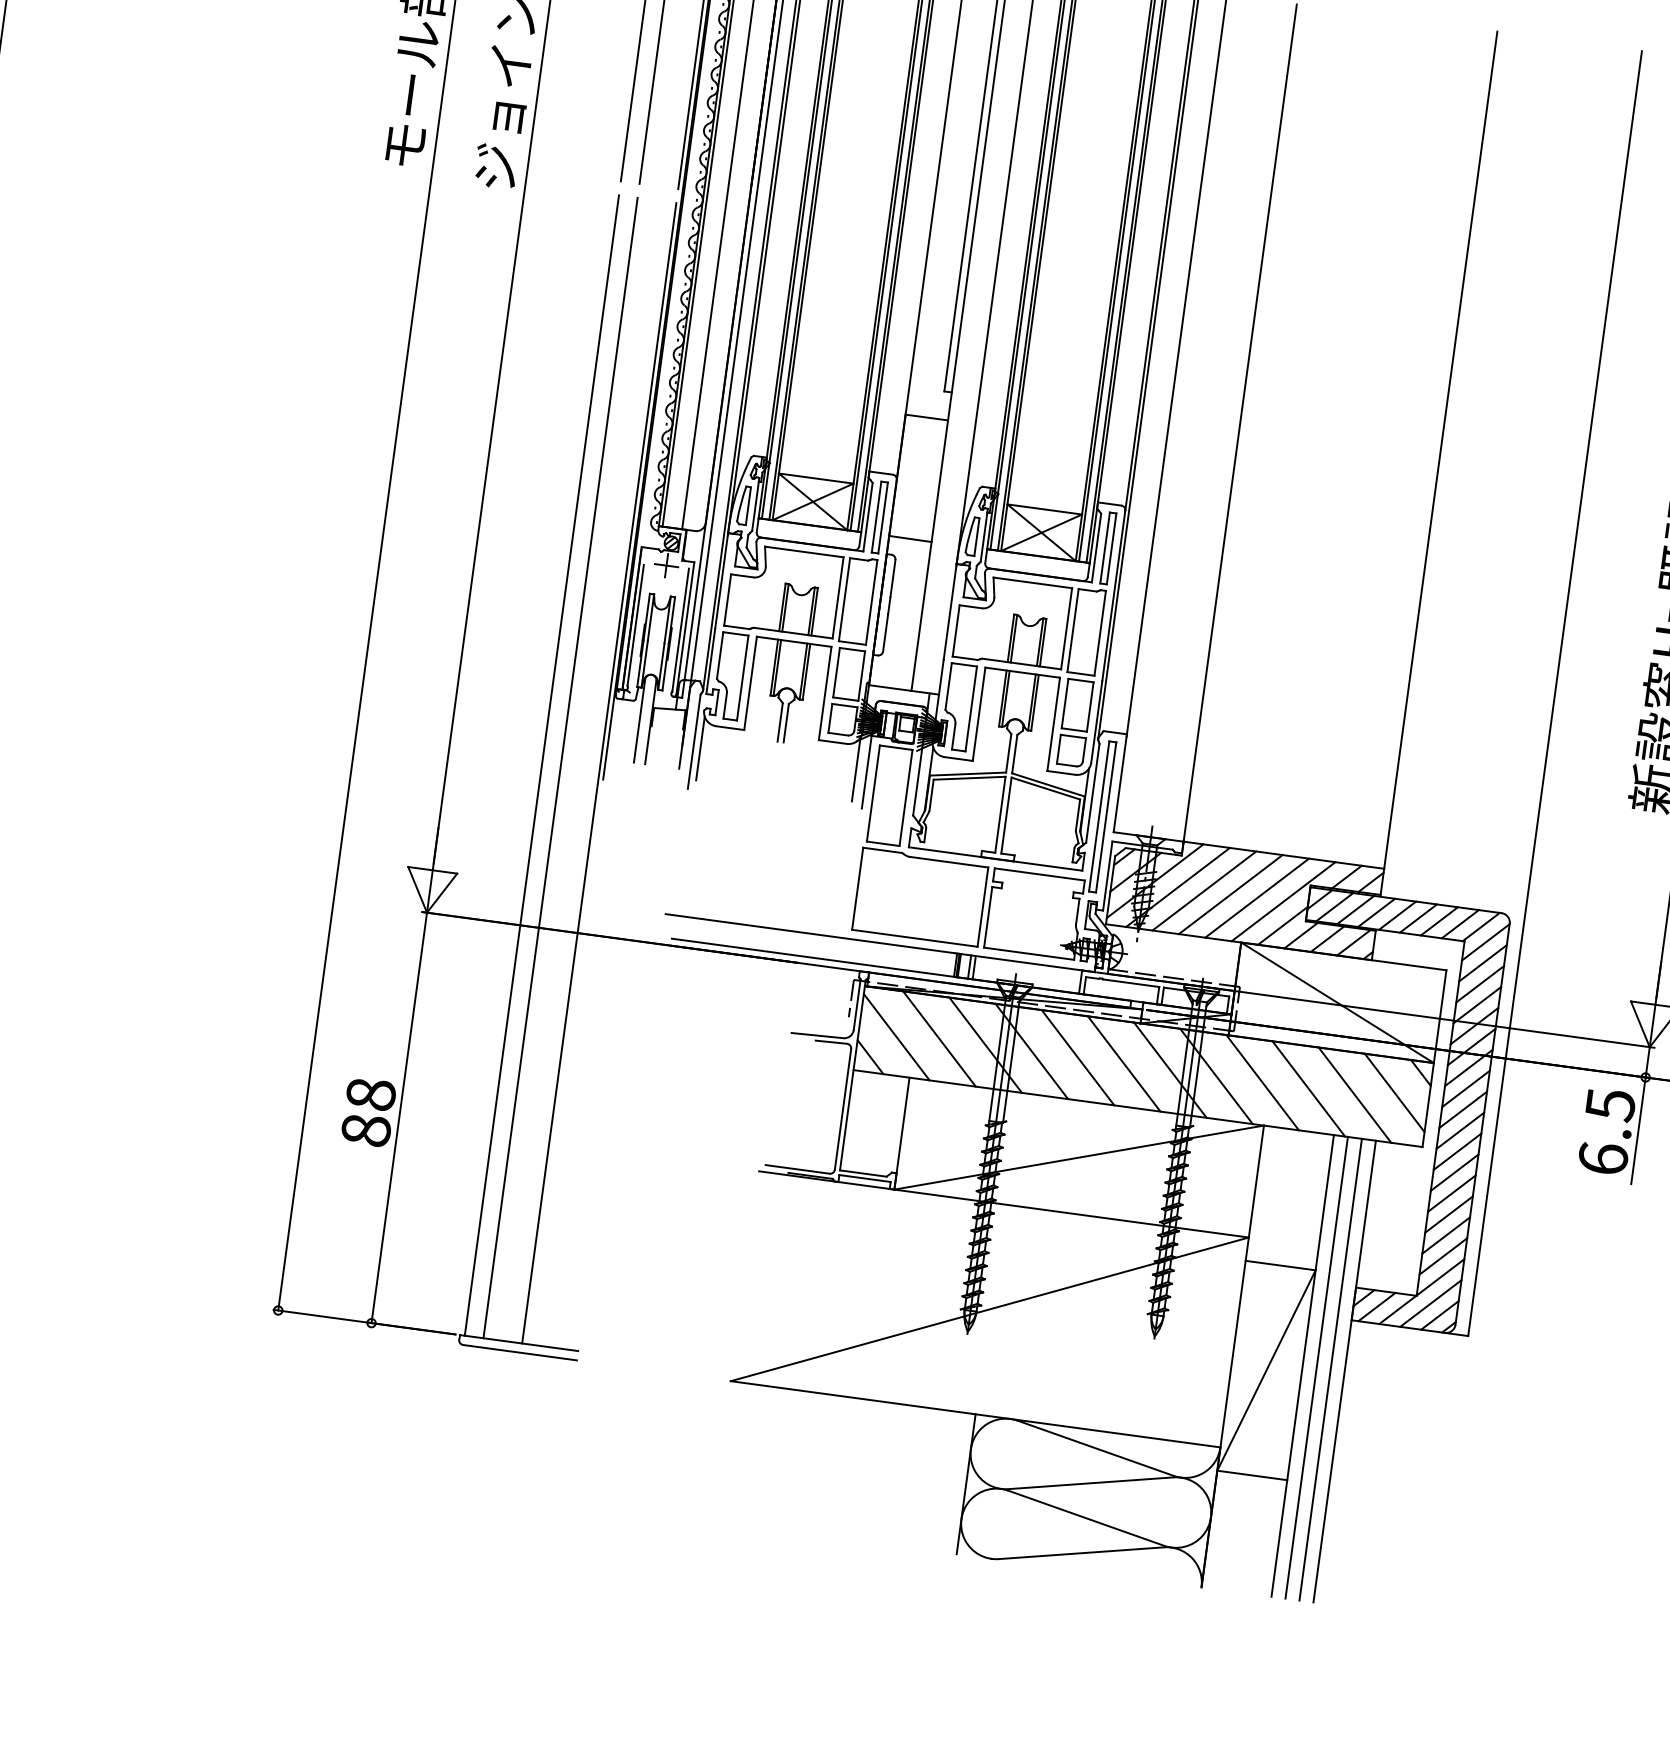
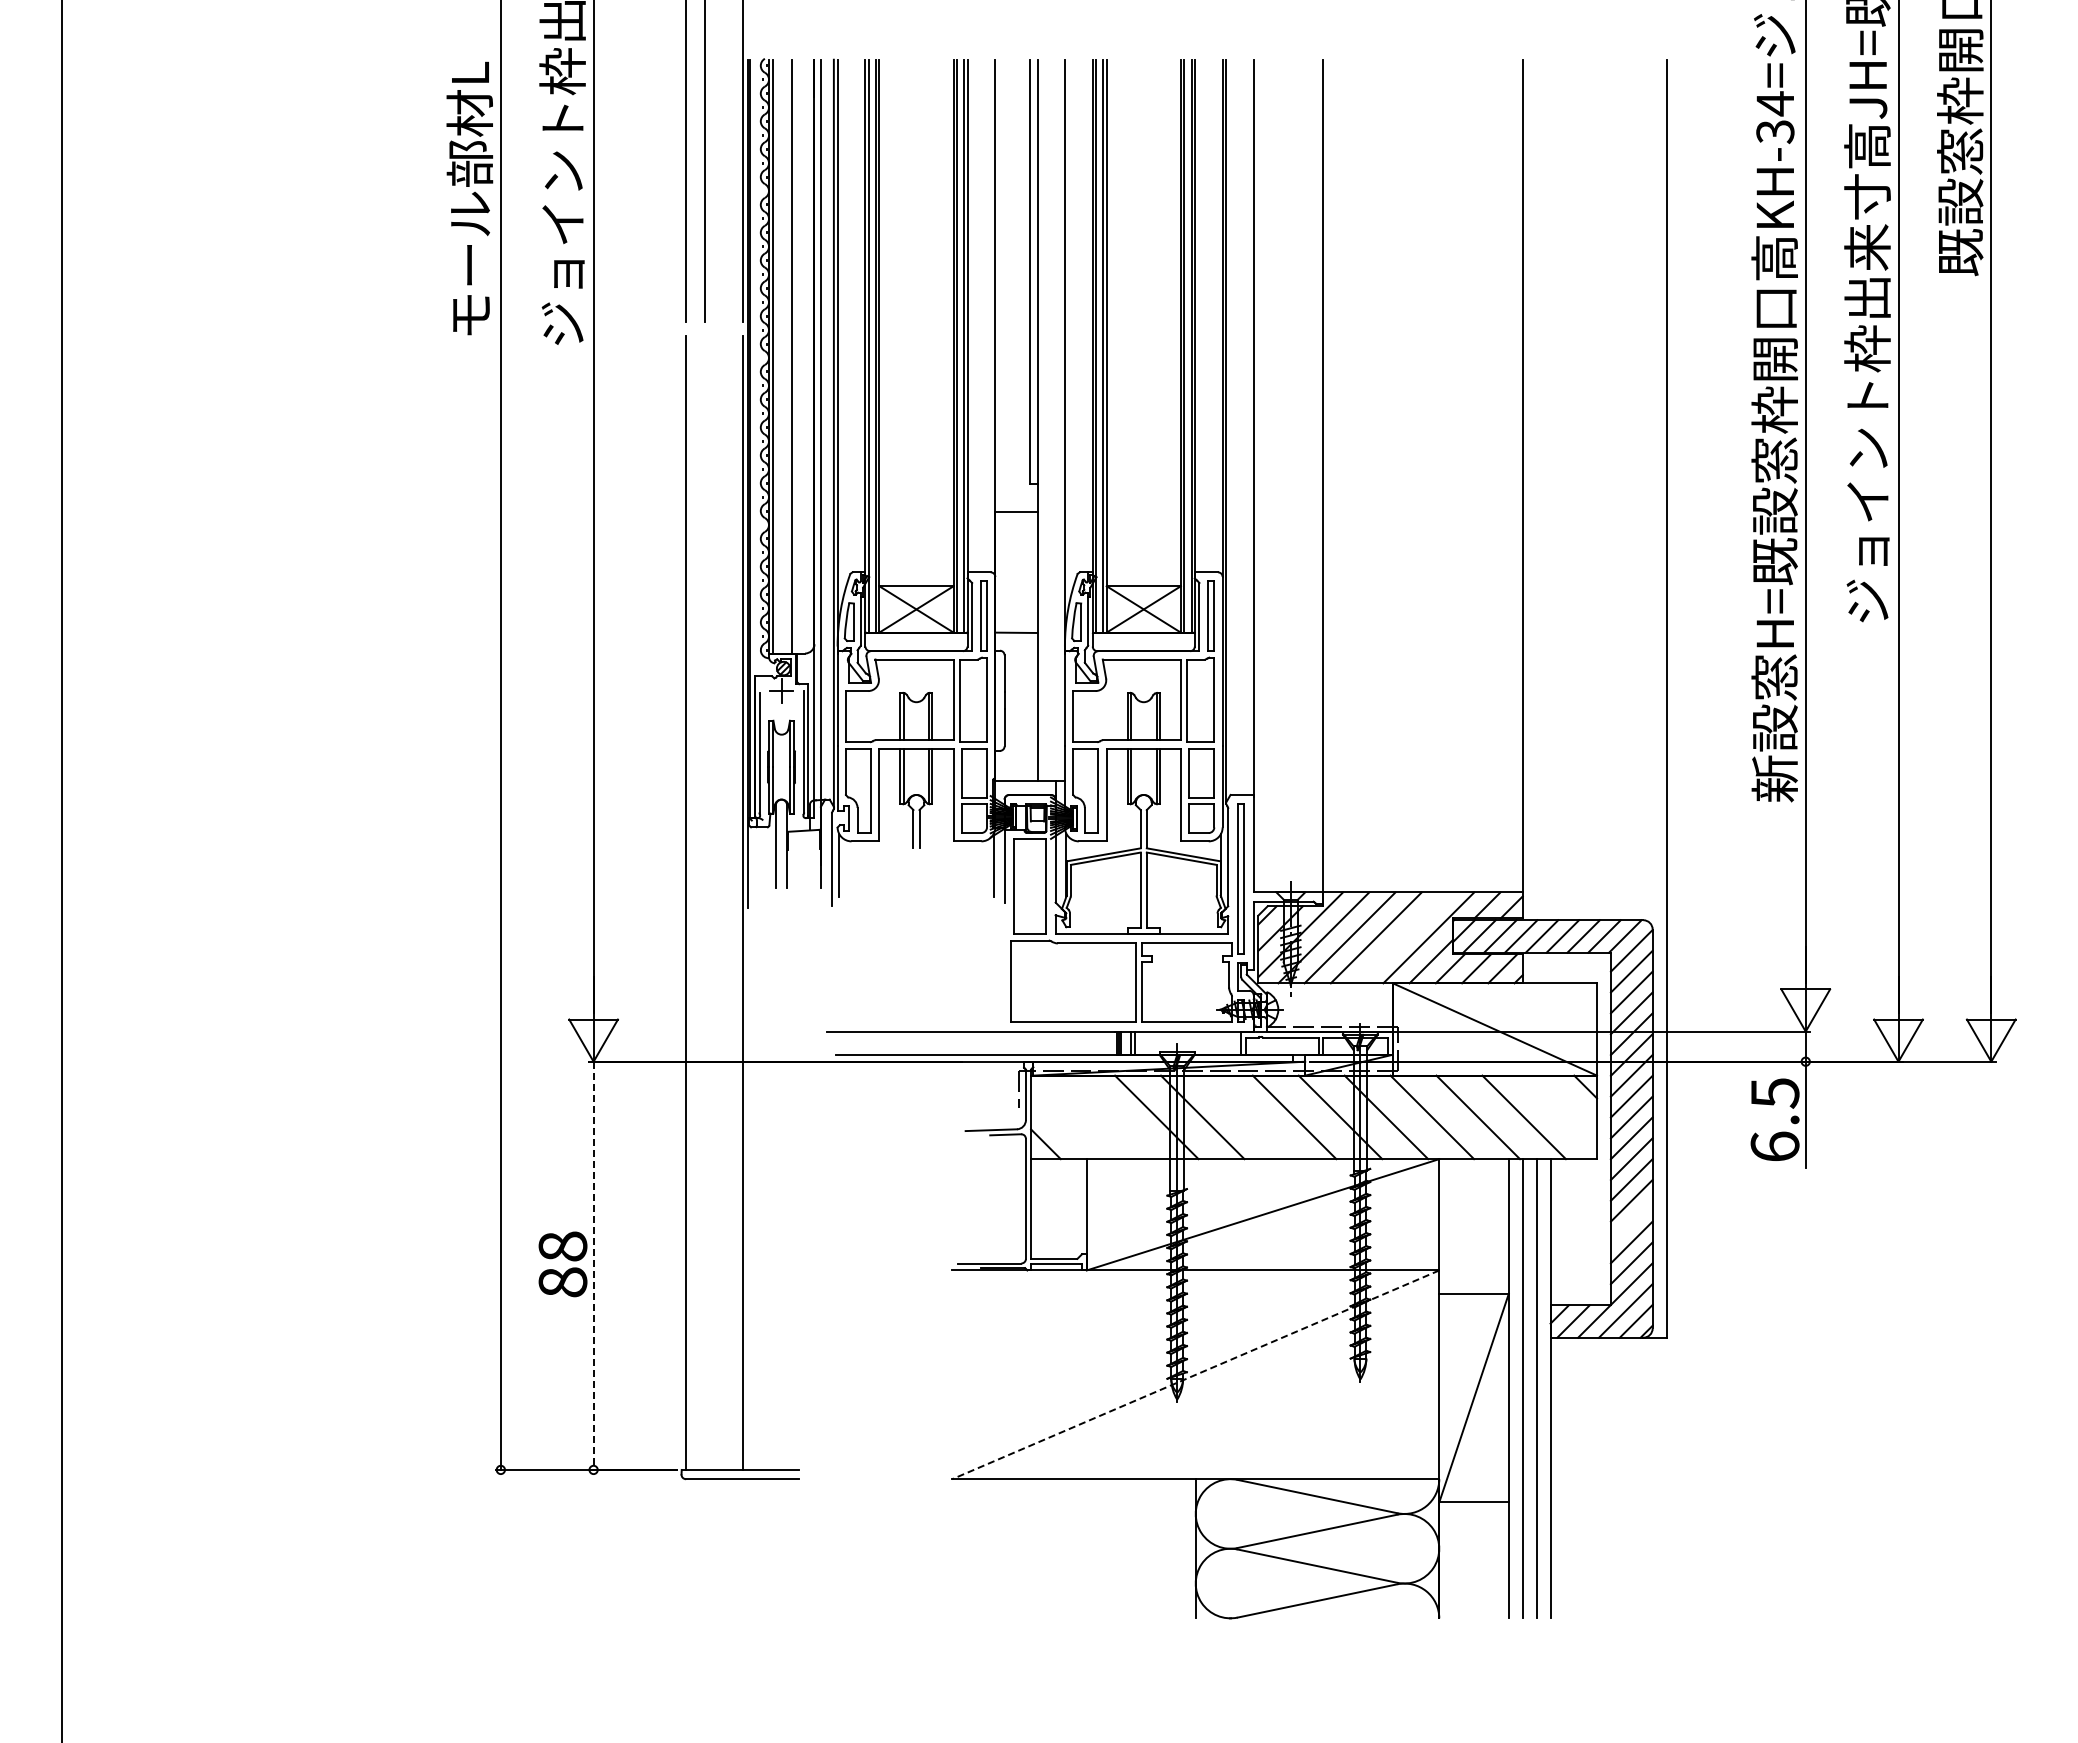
line: (560, 767) -> (704, 902), removed
line: (1257, 897) -> (1402, 937), removed
line: (896, 1037) -> (1068, 1121), removed
line: (939, 1039) -> (1110, 1117), removed
line: (1077, 1057) -> (1248, 1117), removed
line: (1394, 1092) -> (1562, 1109), removed
line: (399, 1118) -> (593, 1266), solid -> dashed
line: (1448, 1214) -> (1631, 1221), removed
line: (989, 1308) -> (1195, 1374), solid -> dashed

